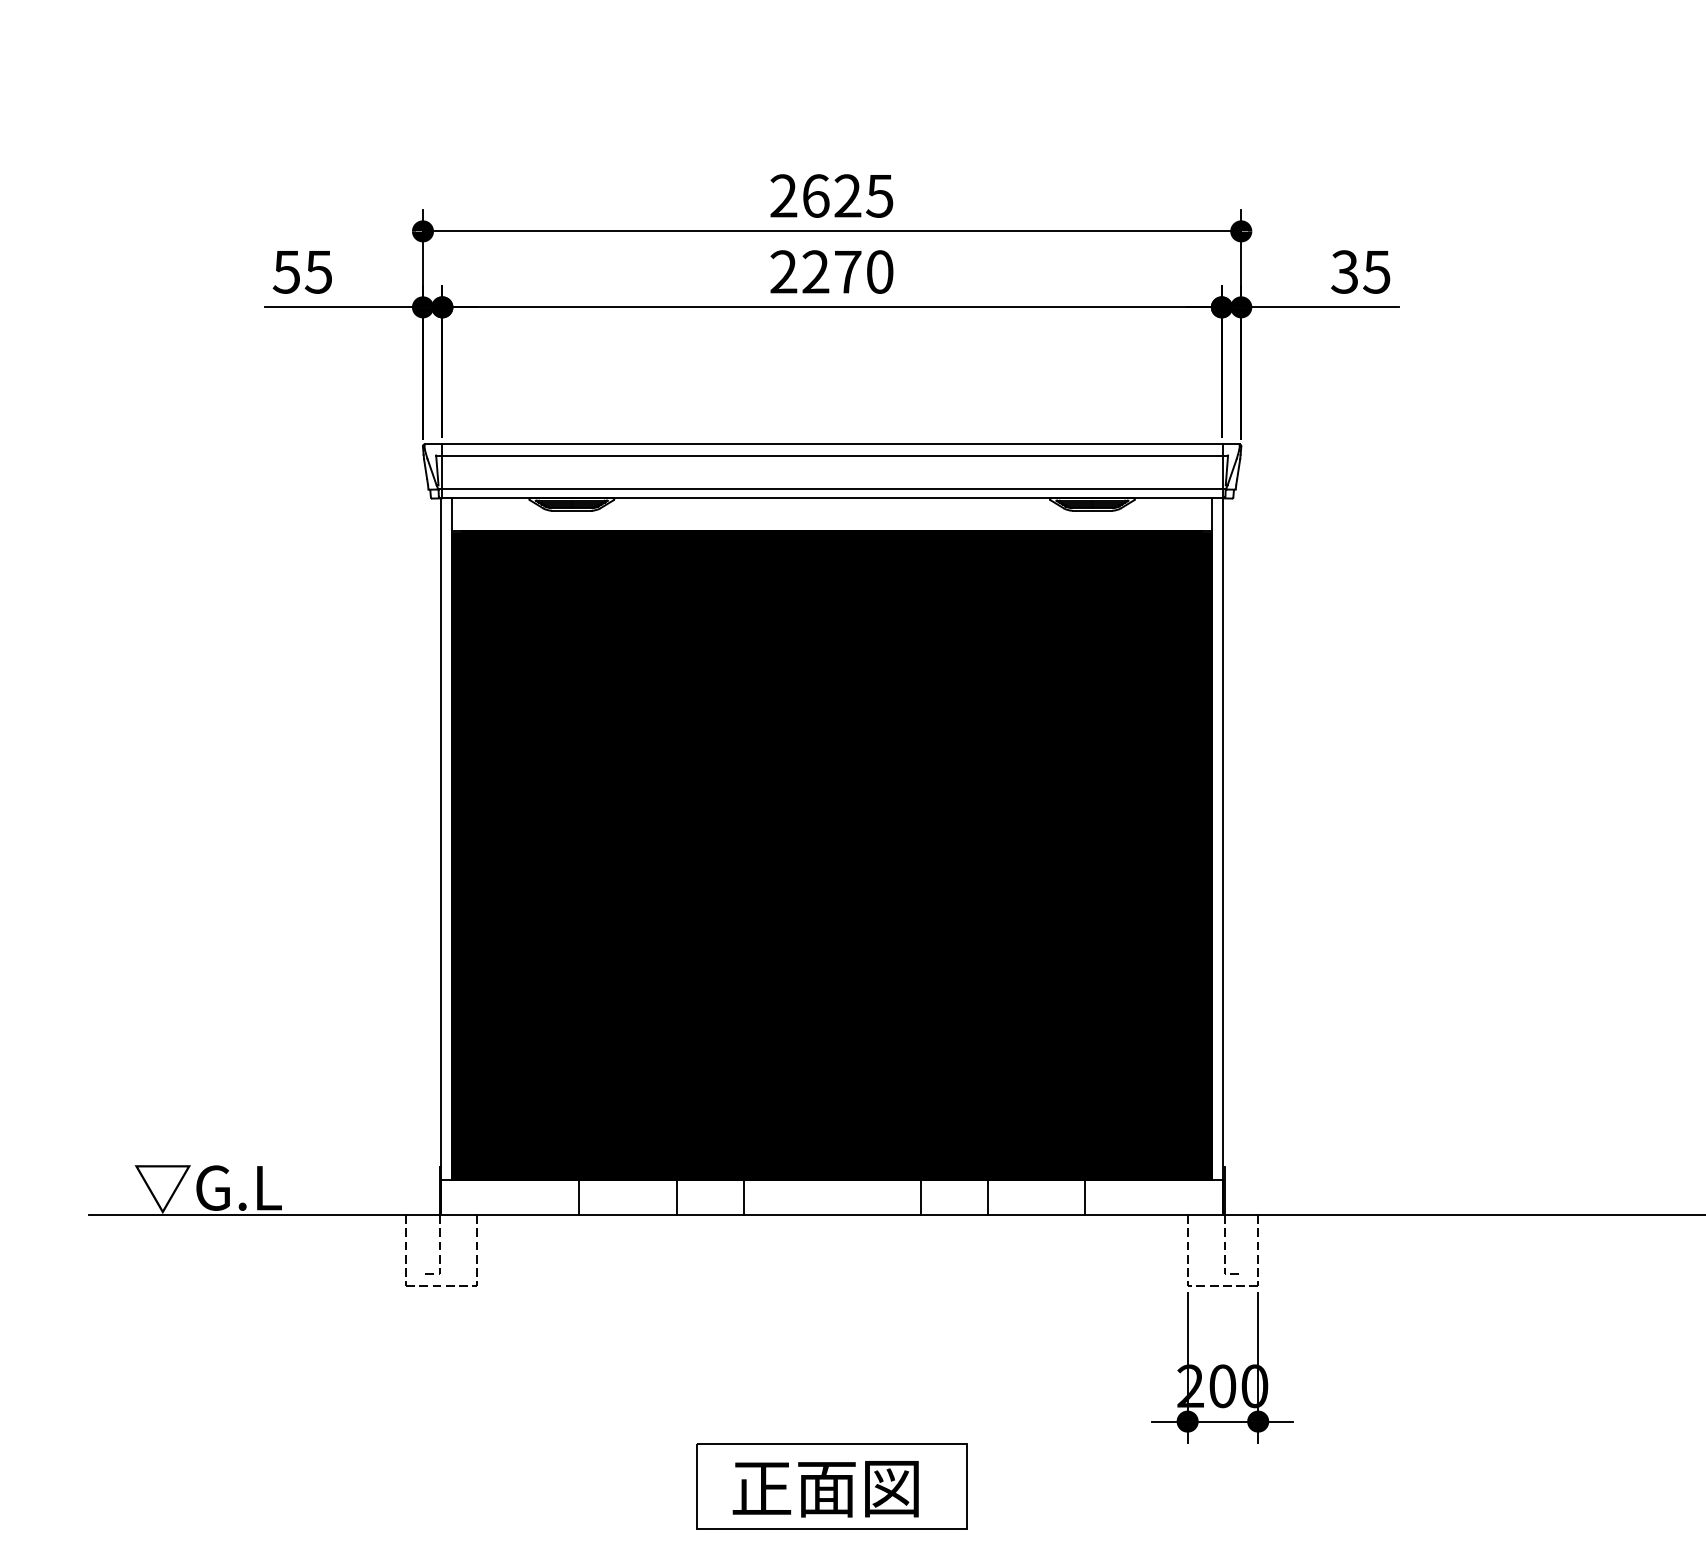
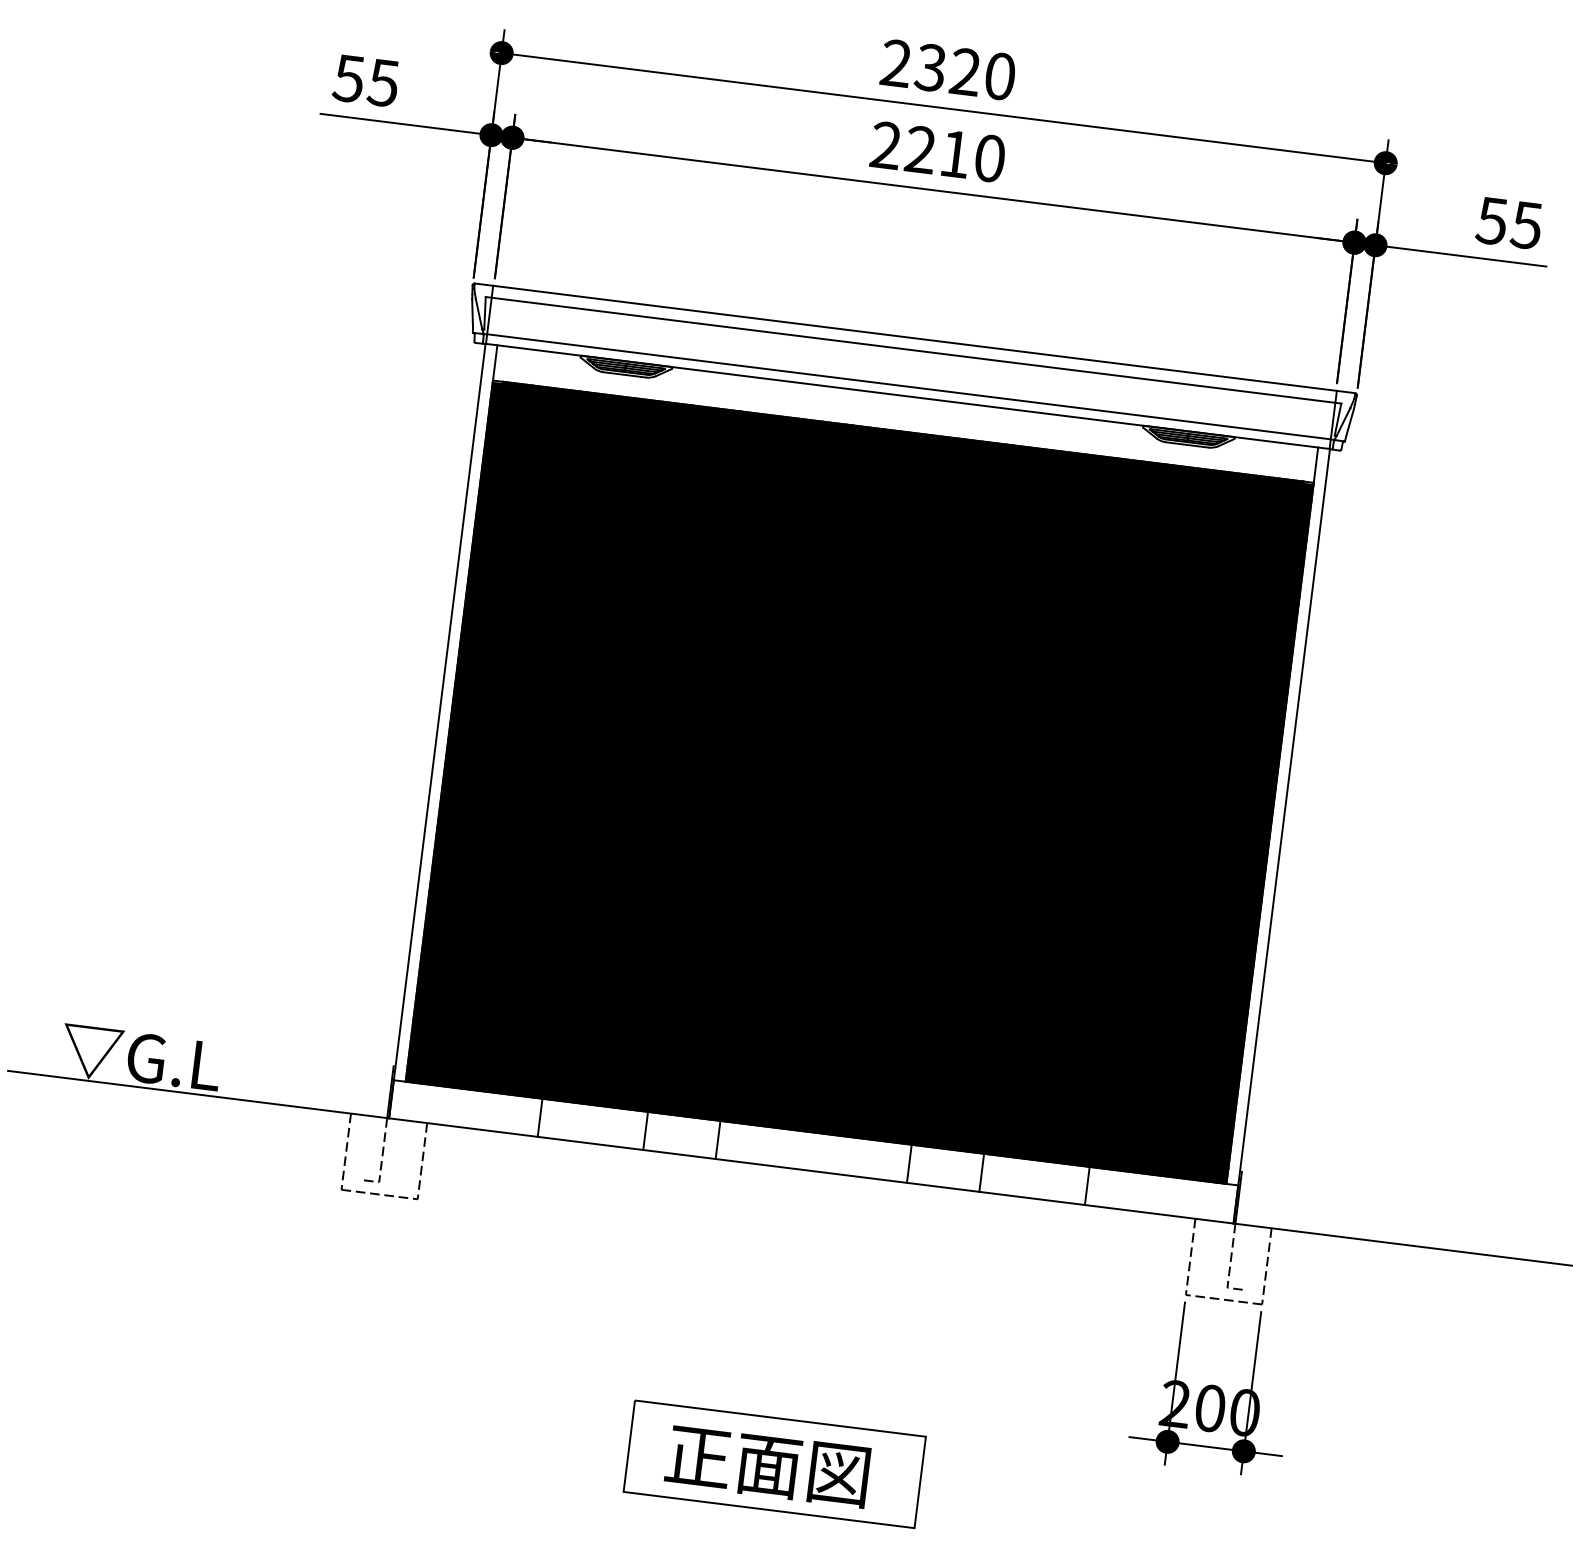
text: (847, 195) -> (965, 71), 2625 -> 2320
text: (1344, 271) -> (1491, 220), 35 -> 55
text: (848, 272) -> (955, 154), 2270 -> 2210

